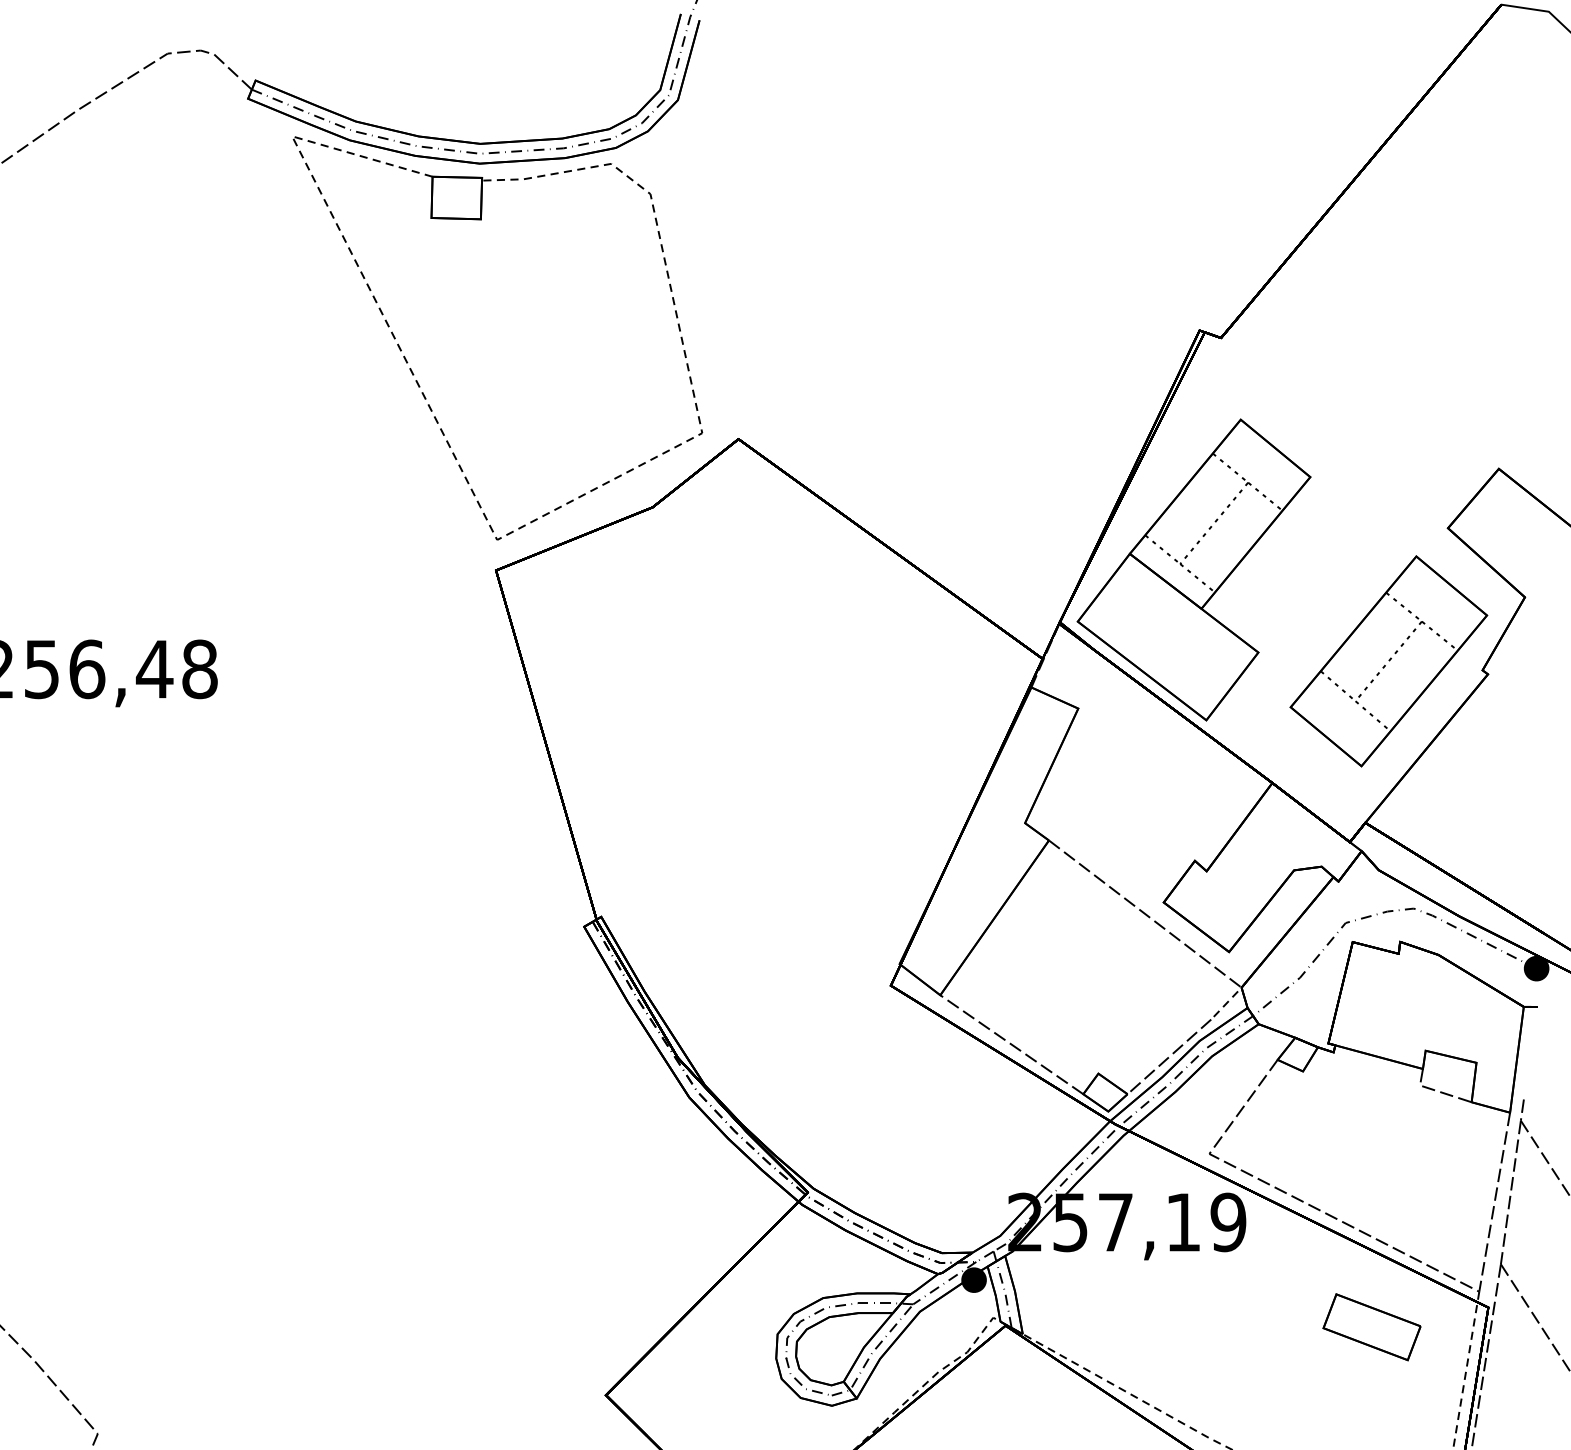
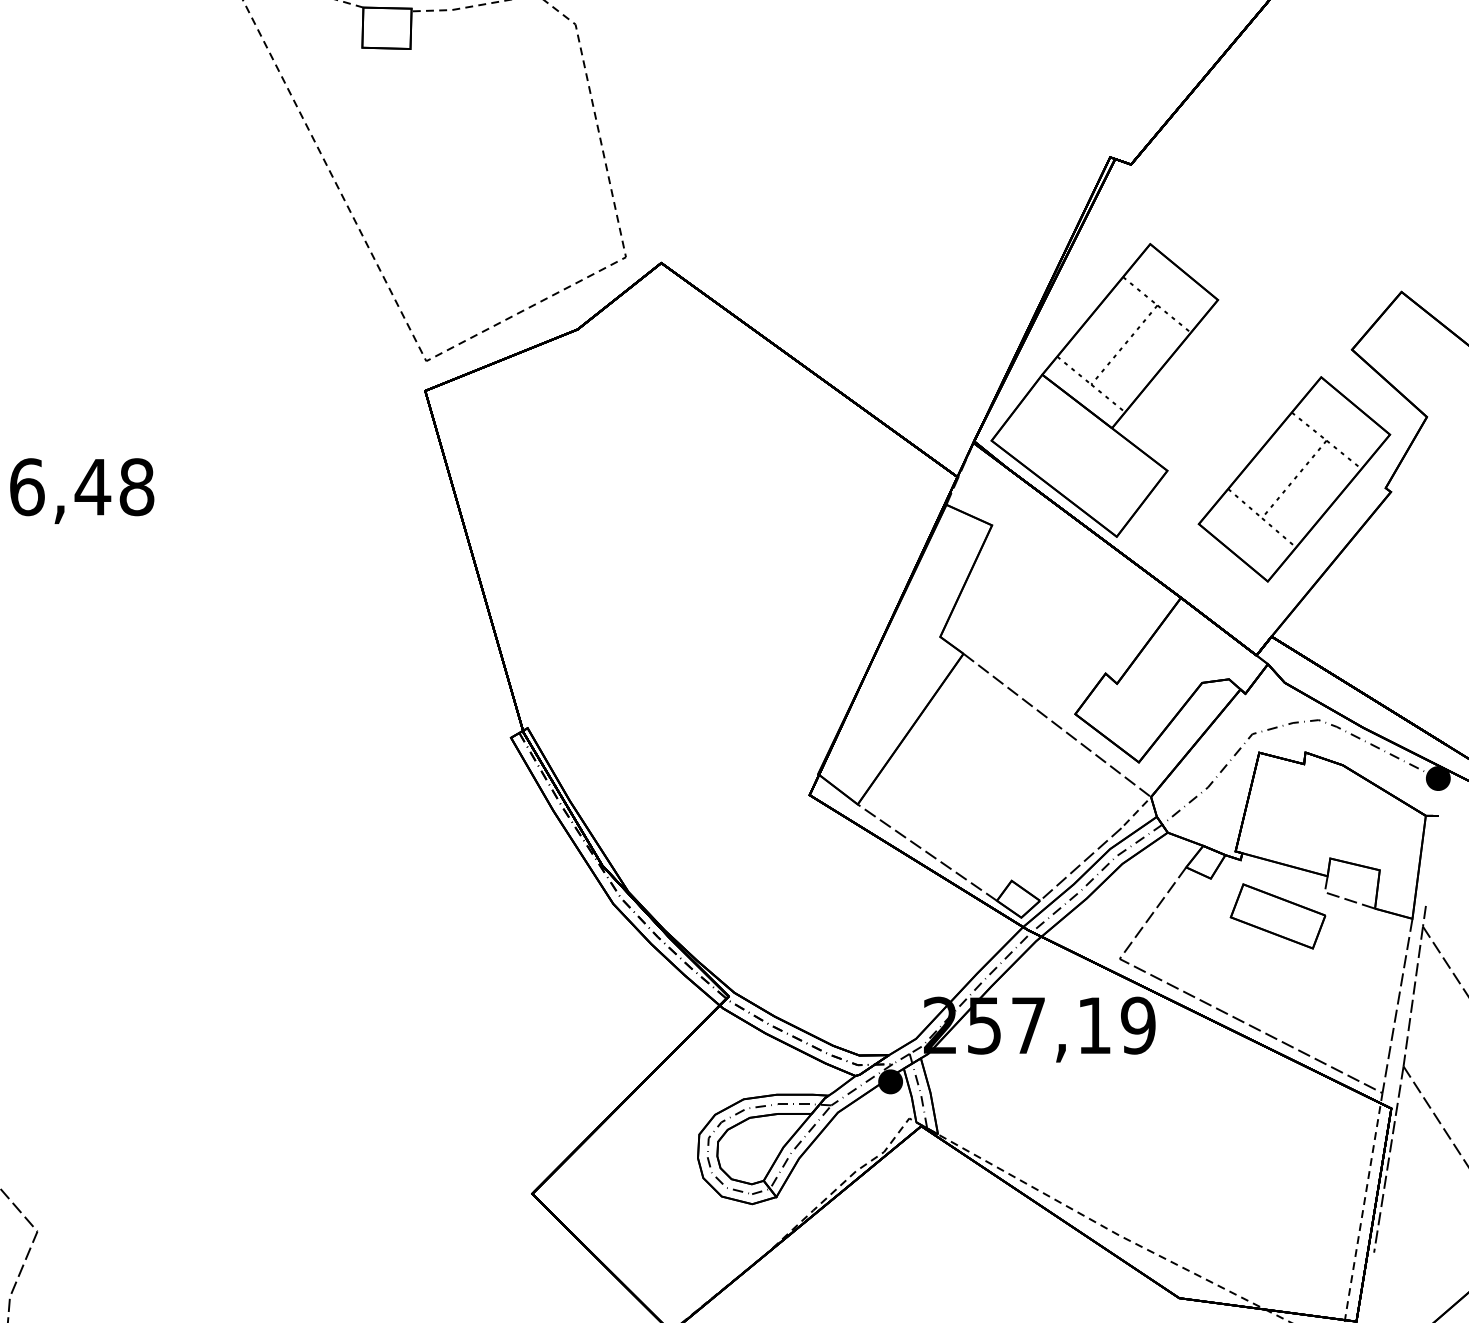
part: (1371, 1327) -> (1277, 916), moved

